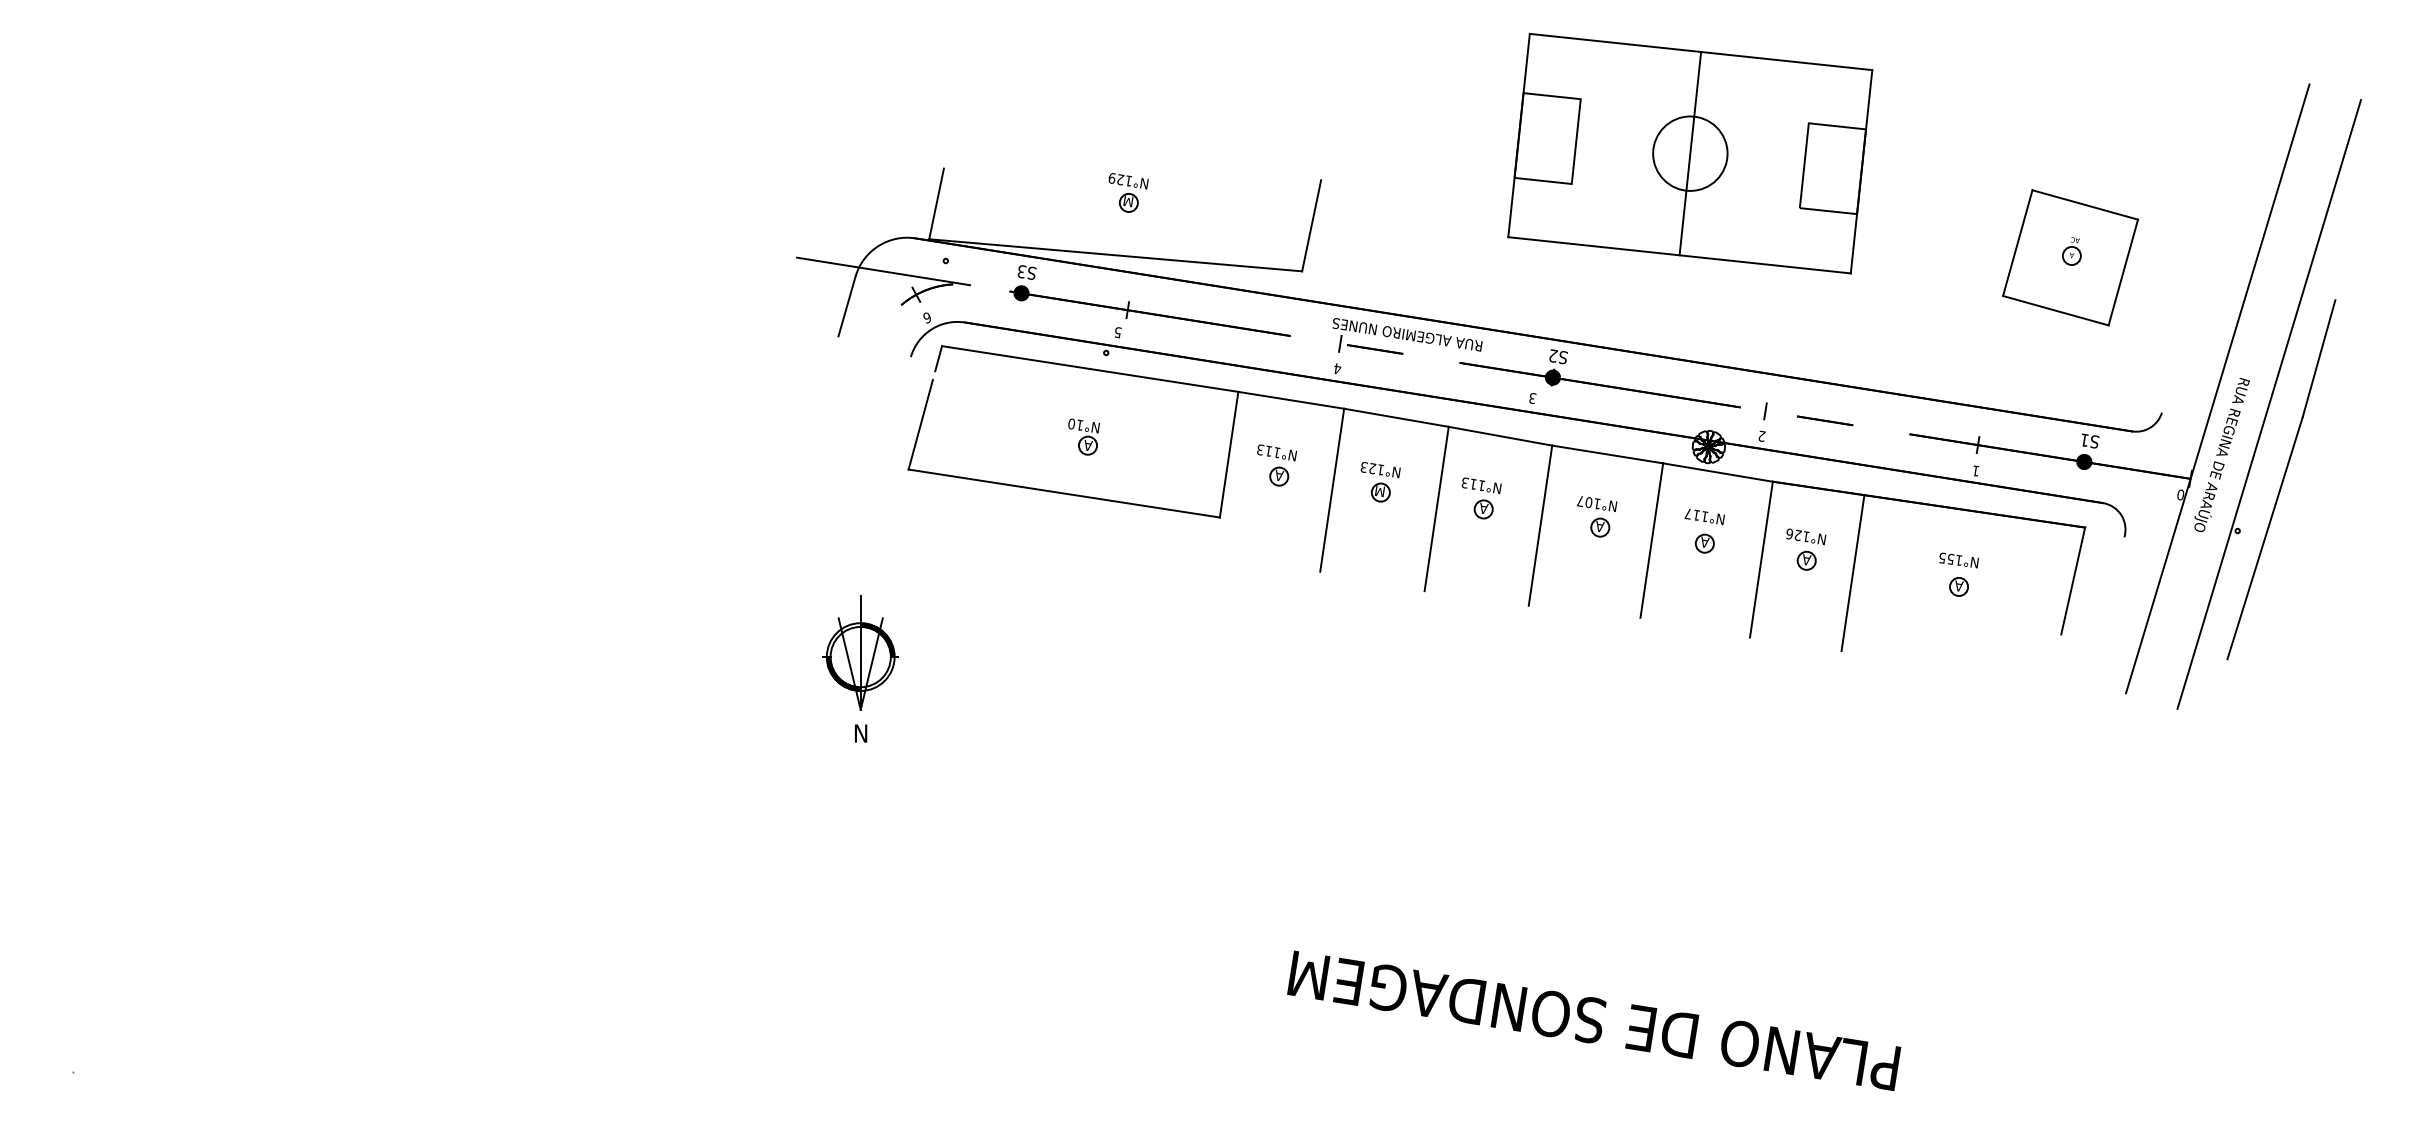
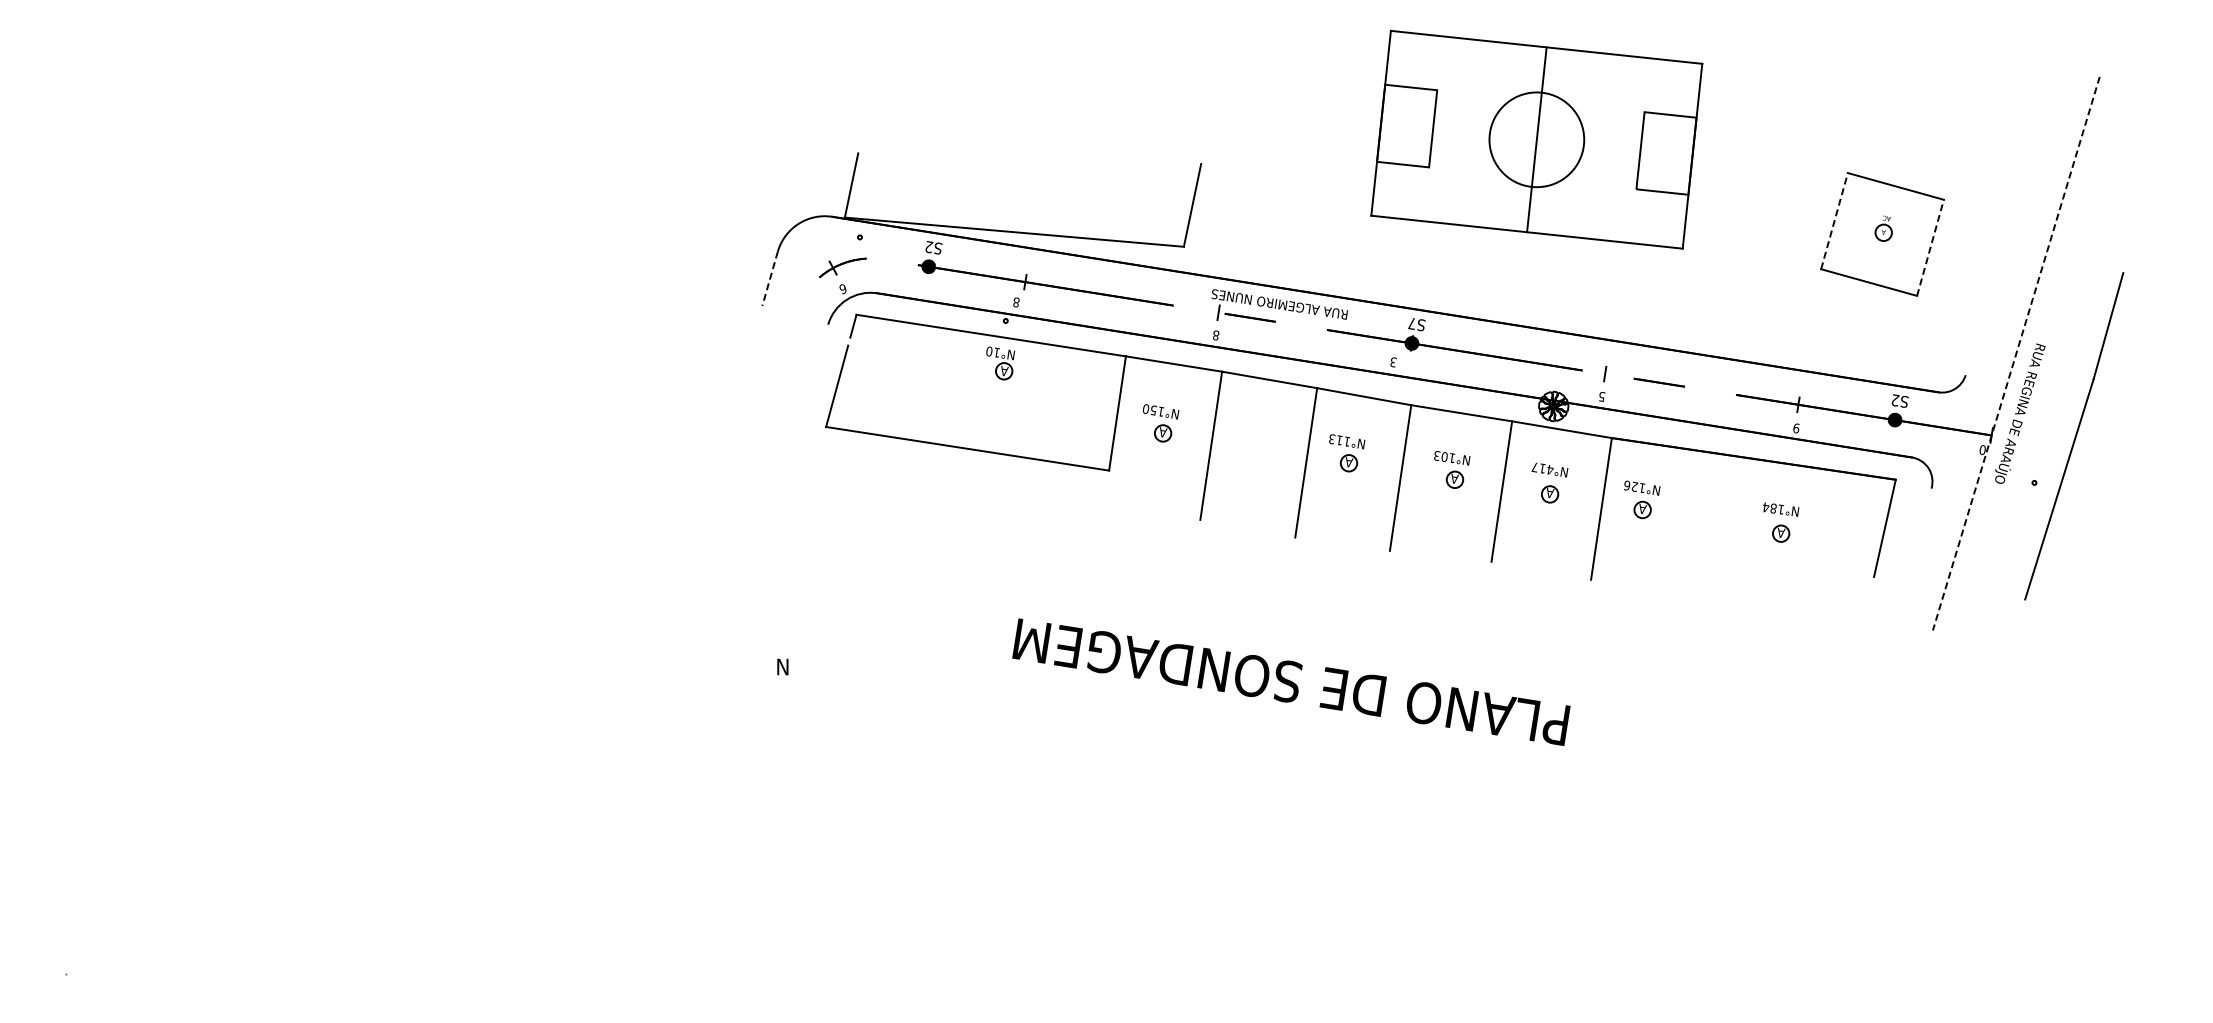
circle: (1689, 153) -> (1536, 139), size x1.4
part: (1129, 192) -> (1026, 175), removed
line: (2017, 243) -> (1834, 221), solid -> dashed
line: (882, 271) -> (802, 246), removed
text: (1022, 271) -> (929, 246), S3 -> S2
line: (2123, 272) -> (1930, 247), solid -> dashed
line: (846, 307) -> (769, 279), solid -> dashed
text: (1118, 332) -> (1016, 302), 5 -> 8
text: (1553, 355) -> (1412, 323), S2 -> S7
text: (1337, 368) -> (1216, 335), 4 -> 8
line: (2217, 389) -> (2016, 354), solid -> dashed
line: (2268, 404) -> (2062, 367), removed
text: (1762, 436) -> (1602, 396), 2 -> 5
part: (1083, 437) -> (1000, 363), moved
text: (2084, 440) -> (1895, 400), S1 -> S2
text: (1265, 450) -> (1150, 409), N°113 -> N°150
text: (1975, 471) -> (1796, 428), 1 -> 9
part: (1380, 482) -> (1255, 438), removed
text: (1579, 500) -> (1436, 455), N°107 -> N°103
text: (1705, 516) -> (1550, 469), N°117 -> N°417
text: (1946, 558) -> (1769, 507), N°155 -> N°184
line: (1852, 573) -> (1684, 521), removed
part: (860, 652) -> (782, 593), removed
text: (1594, 1020) -> (1291, 681), moved

